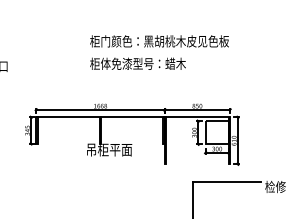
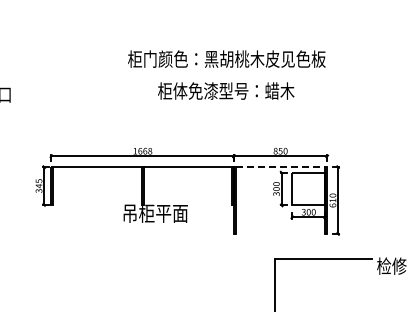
text: (138, 63) -> (226, 90), moved
line: (197, 117) -> (280, 167), solid -> dashed

